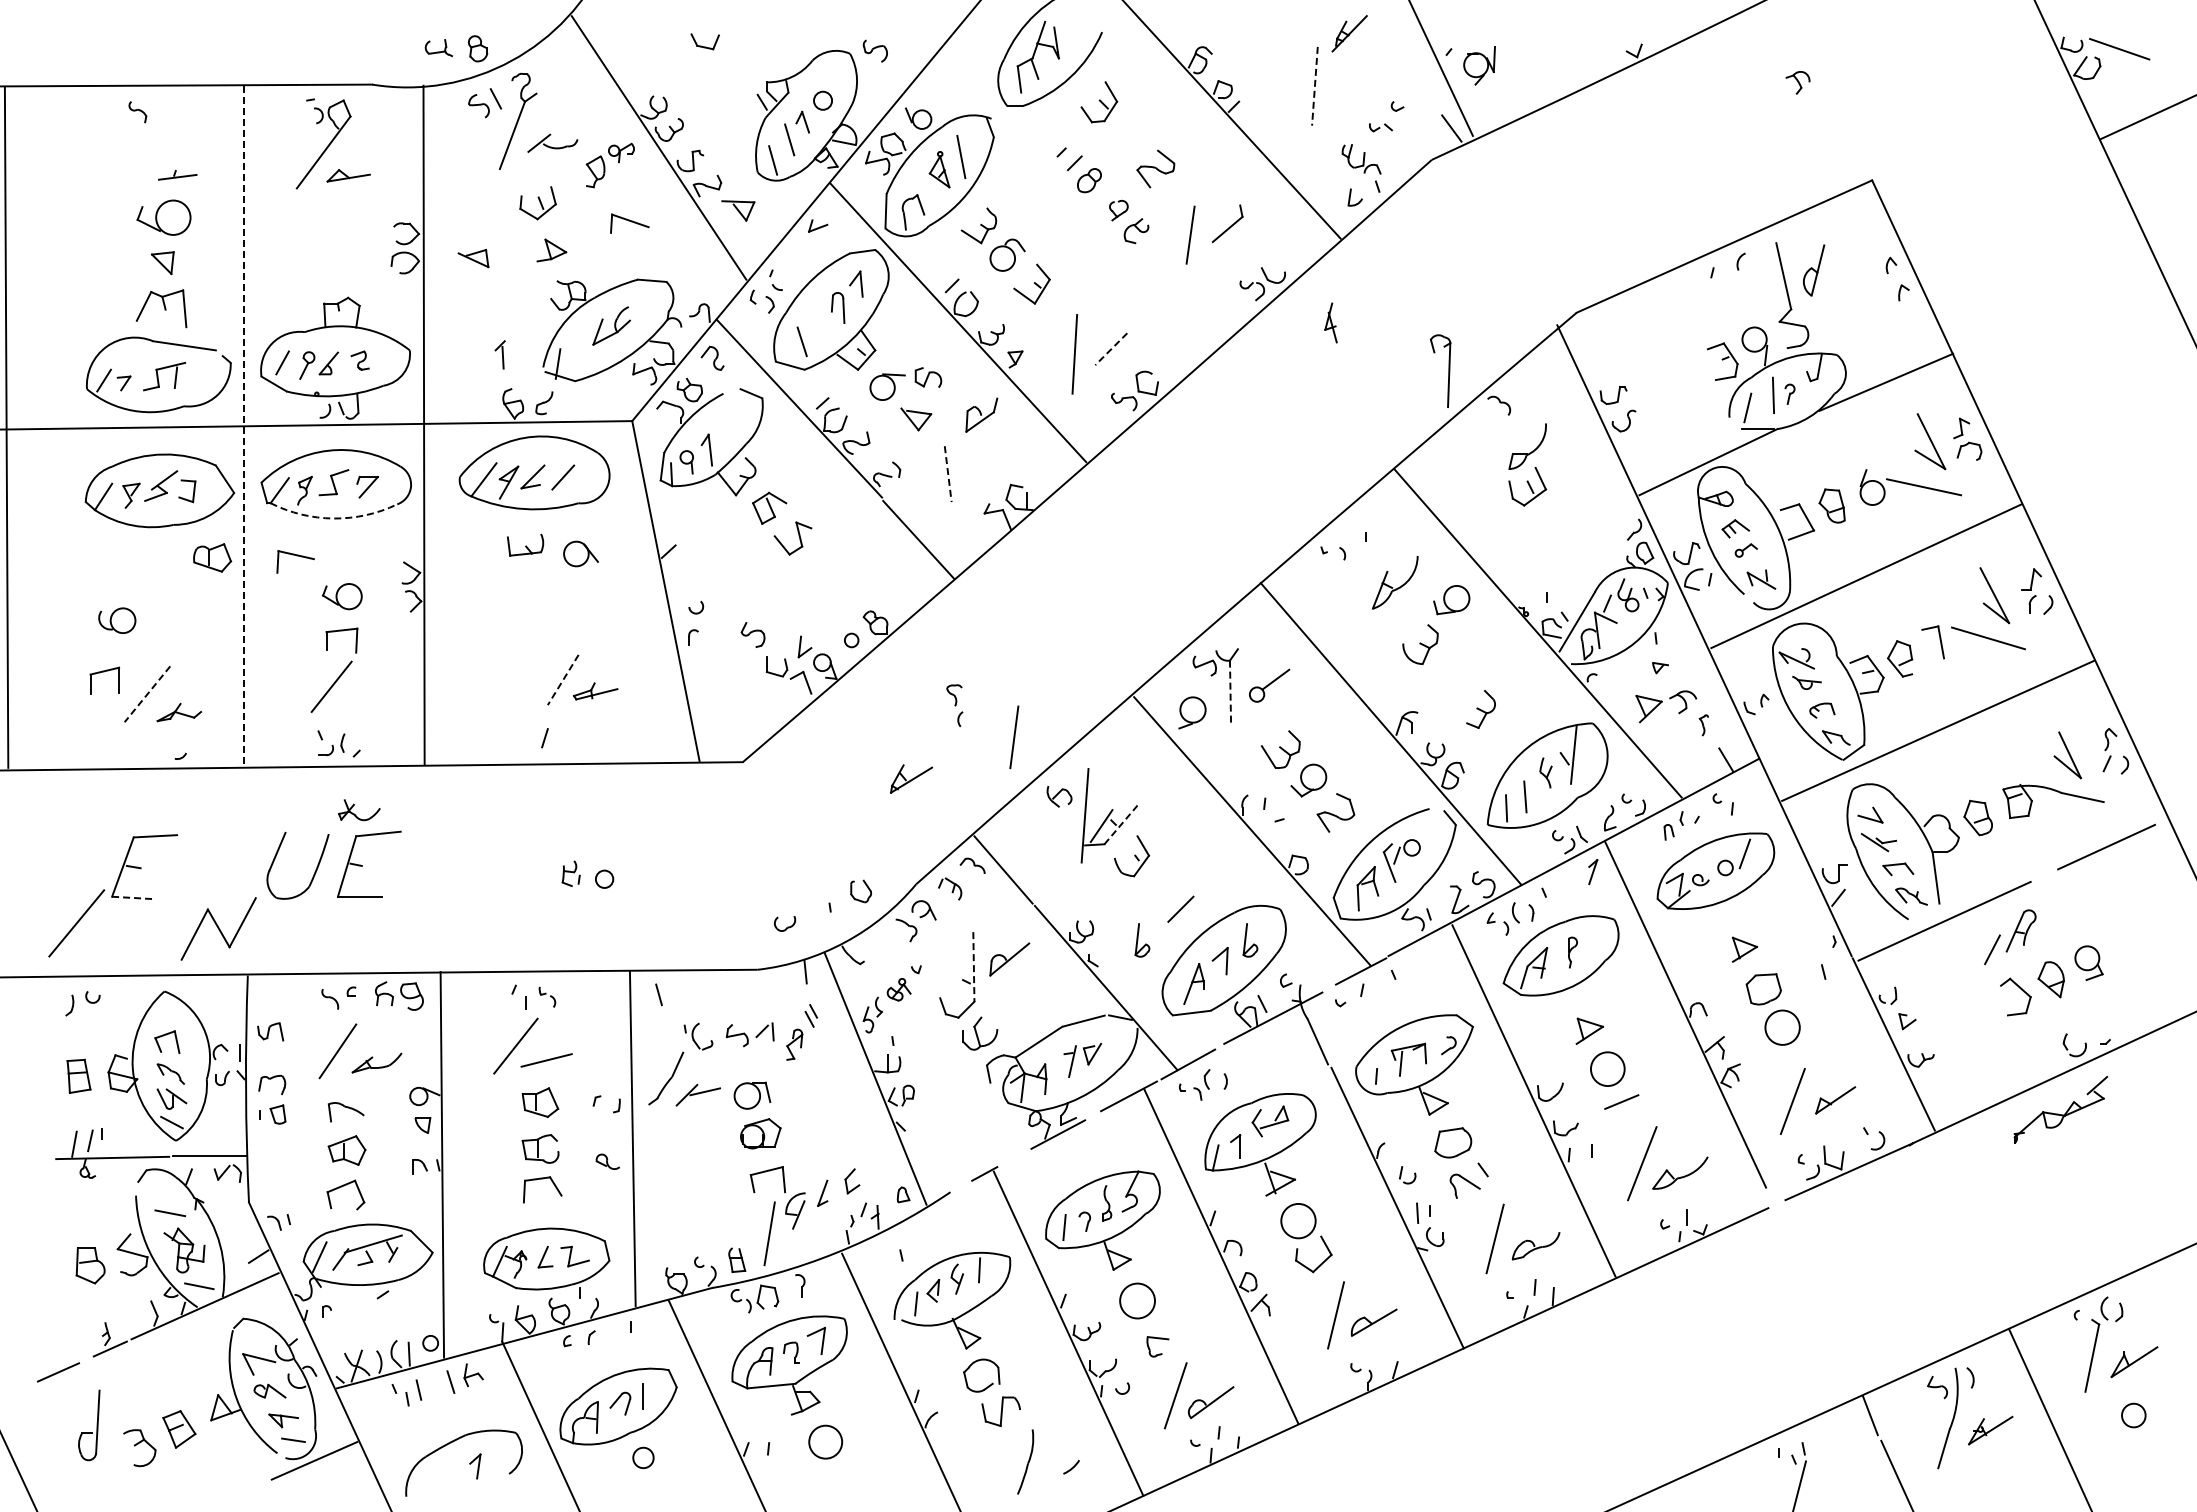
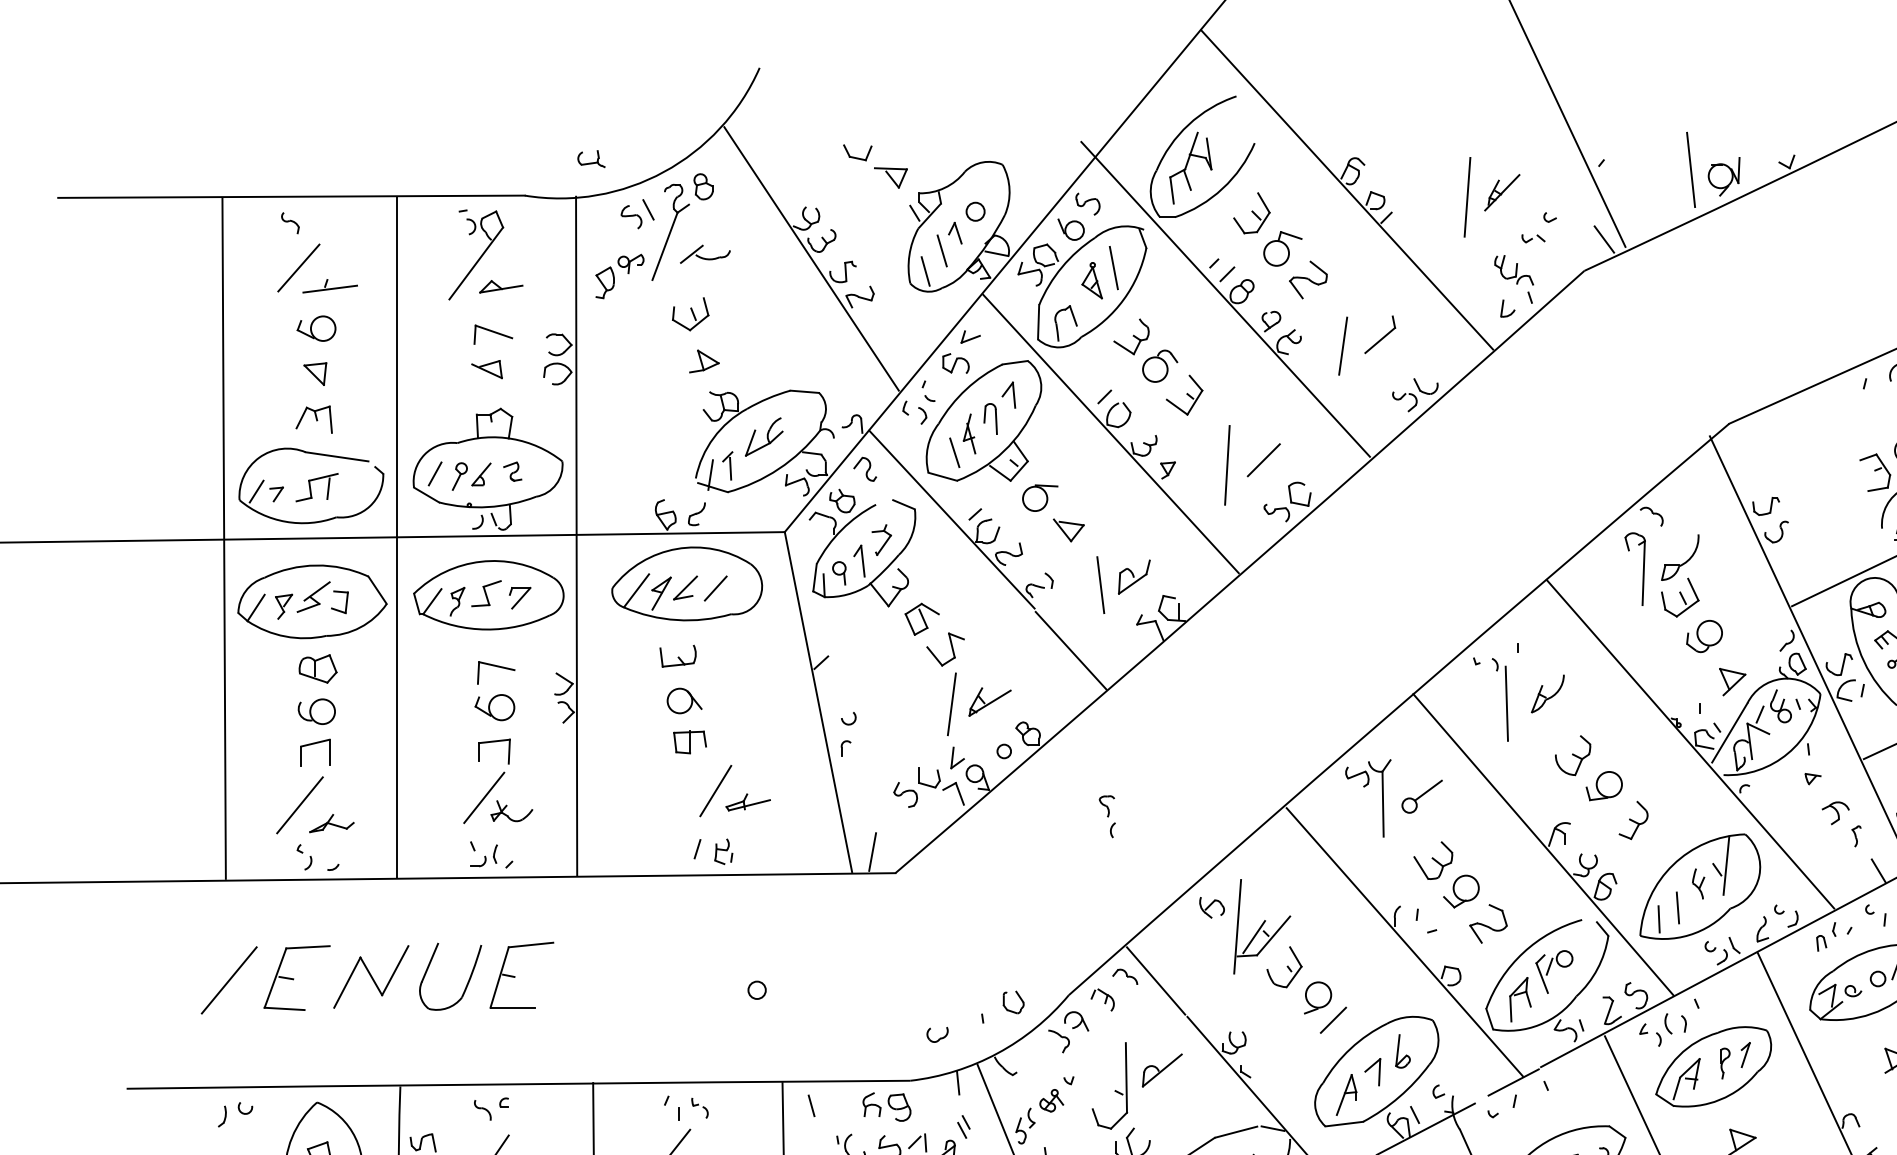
part: (1349, 33) -> (1502, 192), moved
part: (478, 48) -> (704, 186), moved
part: (874, 50) -> (1087, 203), moved
line: (1538, 58) -> (1691, 169), added
part: (1479, 65) -> (1724, 176), moved
line: (1314, 86) -> (1467, 197), dashed -> solid
part: (1129, 137) -> (1282, 248), added
line: (145, 156) -> (298, 267), added
part: (609, 165) -> (619, 276), moved
part: (177, 175) -> (330, 286), size x1.43
line: (1072, 187) -> (1225, 298), added
part: (738, 210) -> (891, 177), moved
part: (163, 217) -> (316, 328), size x0.71
part: (629, 223) -> (493, 334), moved
part: (473, 258) -> (487, 369), moved
part: (161, 308) -> (314, 419), size x0.71
part: (1330, 322) -> (969, 433), moved
line: (1111, 349) -> (1264, 460), dashed -> solid
part: (499, 354) -> (727, 465), moved
part: (1448, 370) -> (1643, 568), moved
part: (928, 377) -> (956, 363), moved
part: (981, 414) -> (1134, 576), moved
line: (6, 426) -> (224, 537), moved
line: (244, 426) -> (397, 537), dashed -> solid
part: (729, 428) -> (882, 539), added
line: (948, 474) -> (1101, 585), dashed -> solid
arc: (333, 518) -> (486, 629), dashed -> solid
part: (1551, 525) -> (1704, 636), added
part: (580, 553) -> (684, 700), moved
part: (212, 557) -> (318, 668), moved
part: (295, 561) -> (496, 672), moved
part: (1395, 582) -> (1548, 693), size x0.71
line: (1354, 592) -> (1507, 703), added
part: (1451, 600) -> (1604, 786), moved
part: (117, 620) -> (317, 711), moved
part: (537, 631) -> (690, 742), added
part: (752, 634) -> (905, 794), moved
part: (104, 672) -> (315, 744), moved
line: (562, 680) -> (715, 791), dashed -> solid
line: (1230, 693) -> (1383, 804), dashed -> solid
line: (147, 694) -> (300, 805), dashed -> solid
part: (1648, 709) -> (1732, 682), moved
part: (1192, 712) -> (1318, 997), moved
line: (1014, 737) -> (952, 704), moved
line: (719, 740) -> (872, 851), added
part: (151, 746) -> (304, 857), added
part: (911, 778) -> (990, 701), moved
part: (359, 810) -> (512, 811), moved
line: (1120, 825) -> (1273, 936), dashed -> solid
part: (1593, 872) -> (1746, 1055), moved
part: (570, 873) -> (723, 851), moved
line: (132, 897) -> (285, 1008), dashed -> solid
line: (76, 923) -> (229, 980), moved
part: (218, 928) -> (371, 976), moved
part: (1142, 940) -> (1295, 1051), removed
line: (973, 966) -> (1126, 1077), dashed -> solid
part: (399, 995) -> (887, 1106), moved

